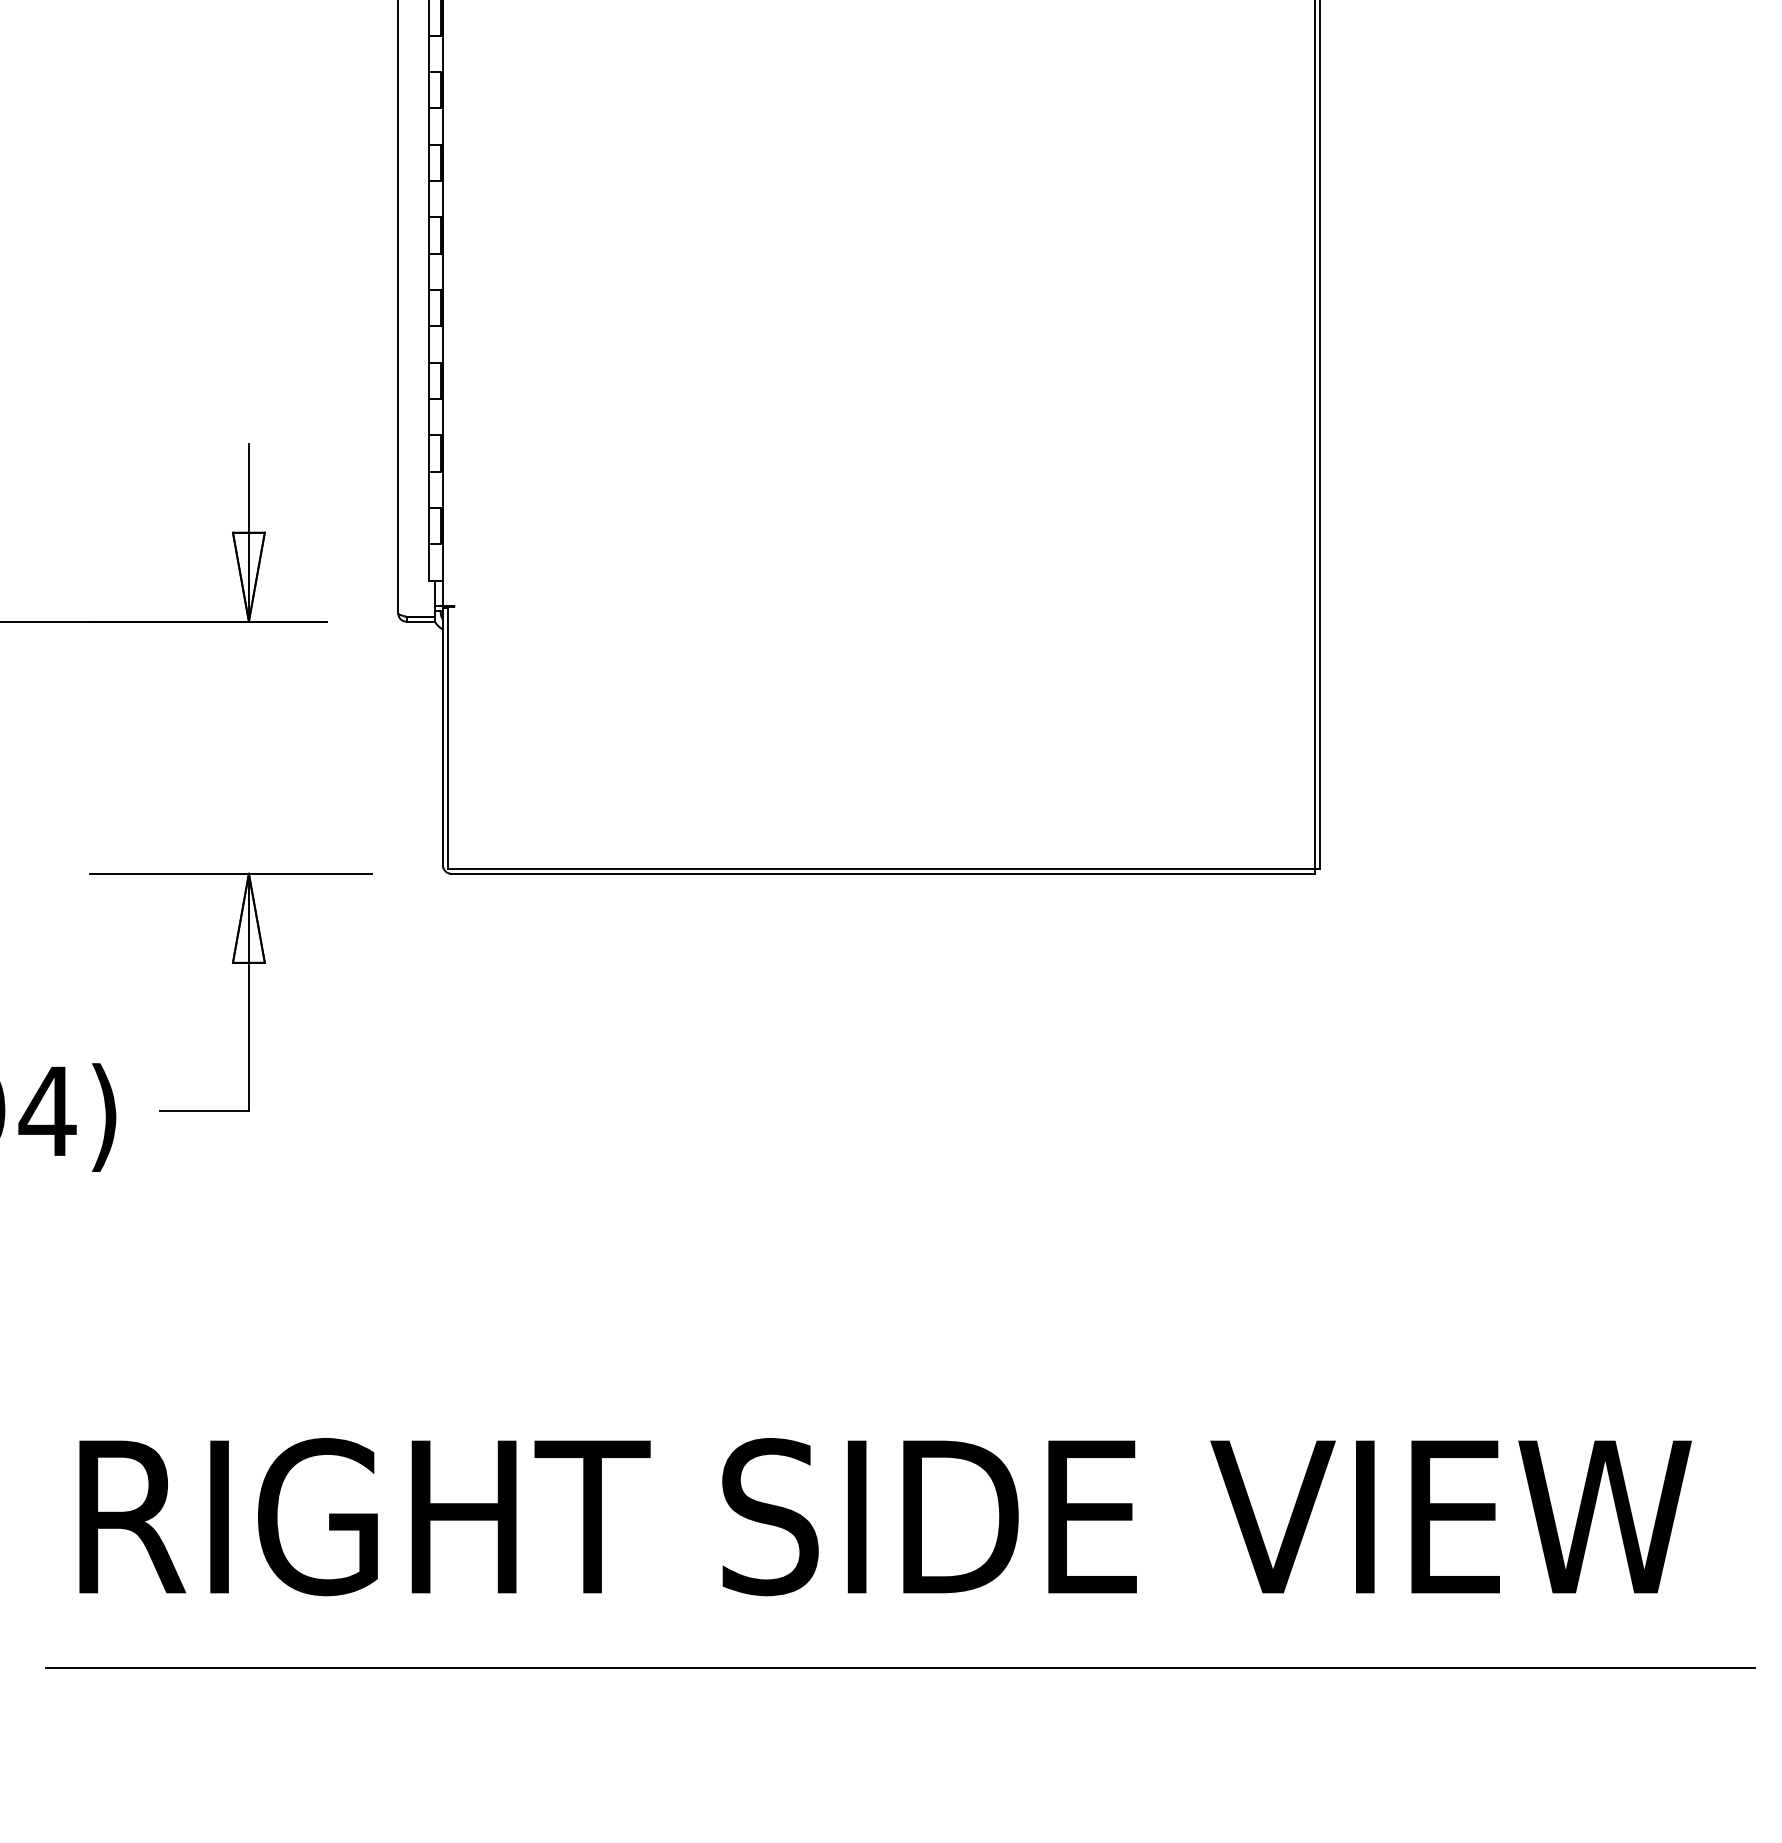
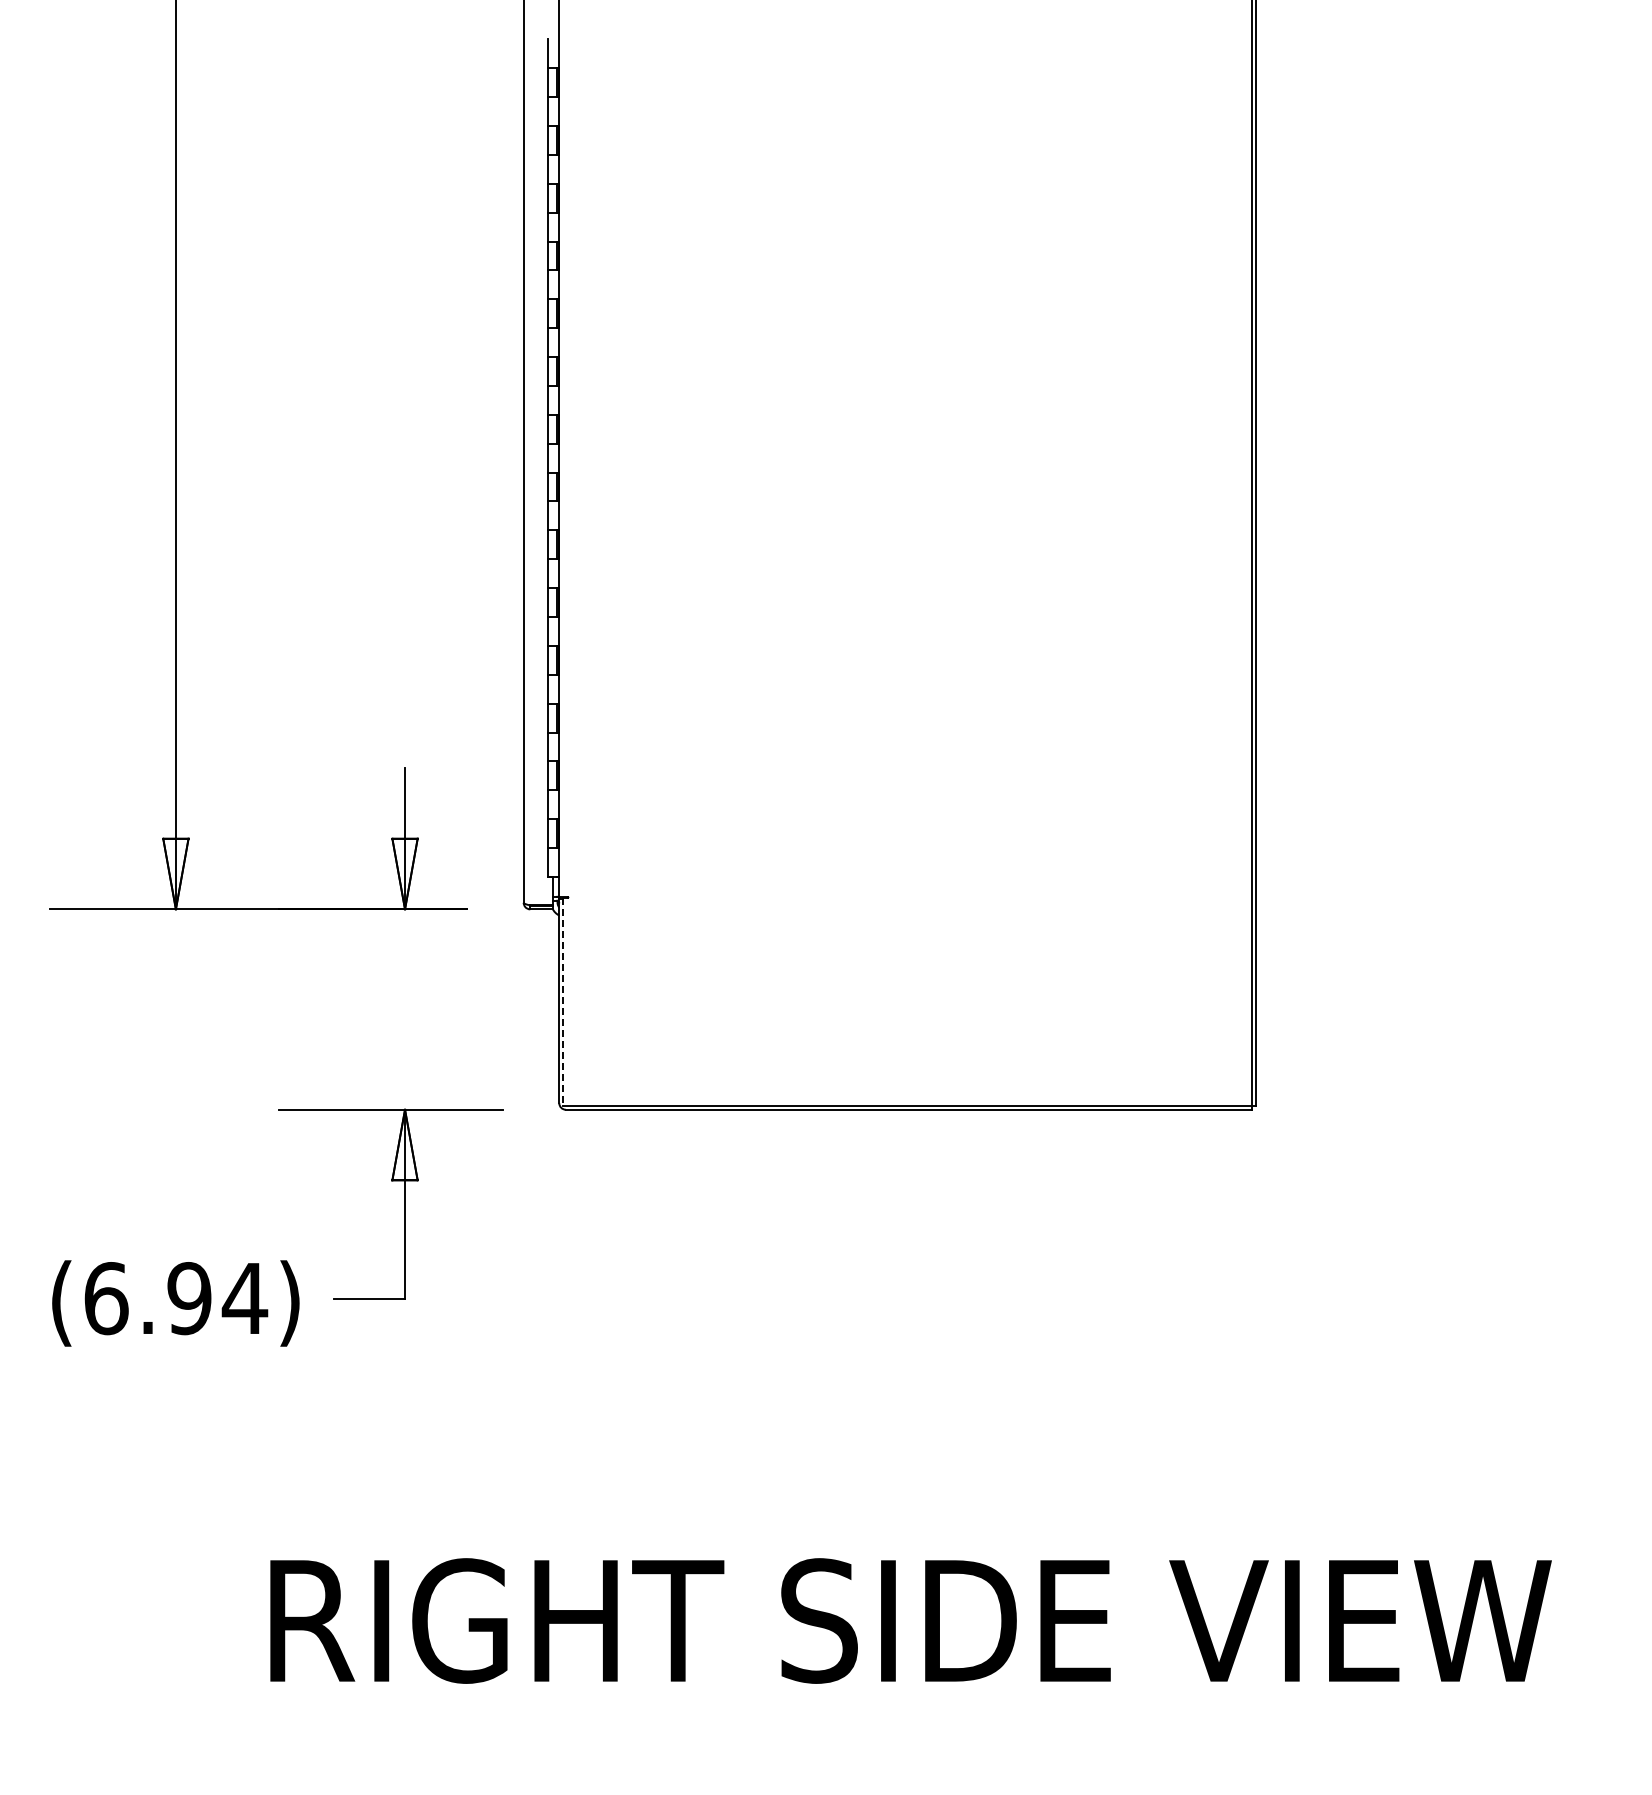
line: (448, 738) -> (563, 1002), solid -> dashed
line: (899, 1668) -> (922, 1741), removed

